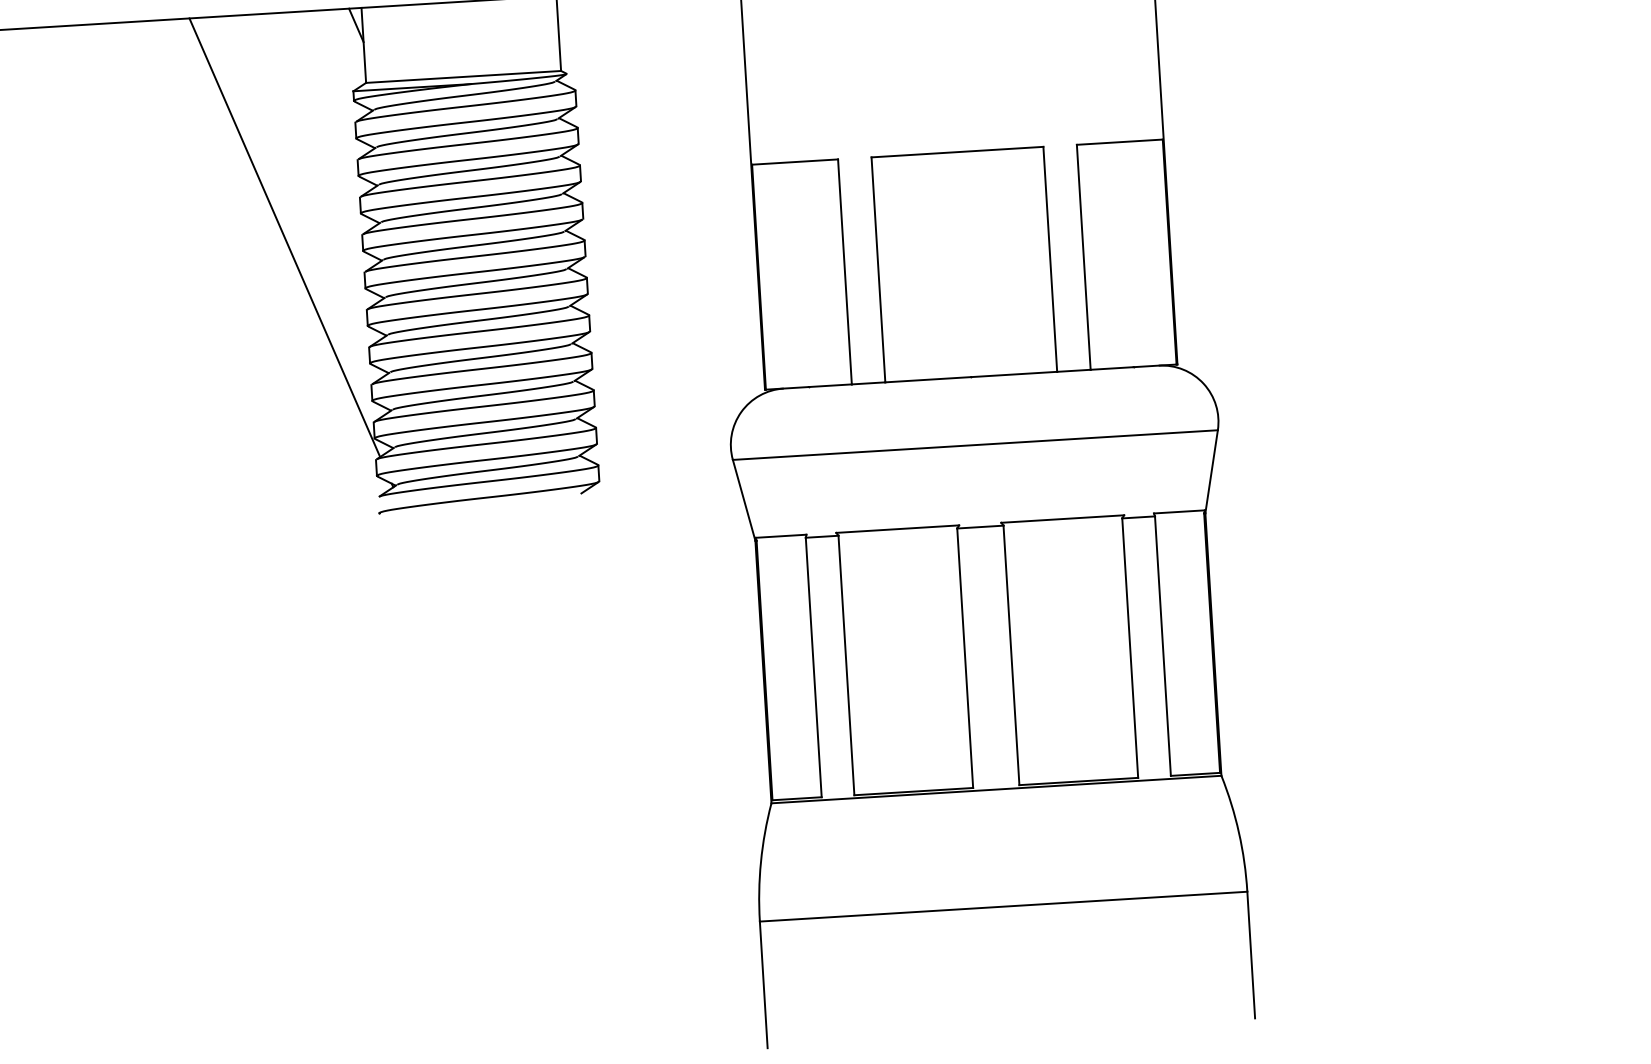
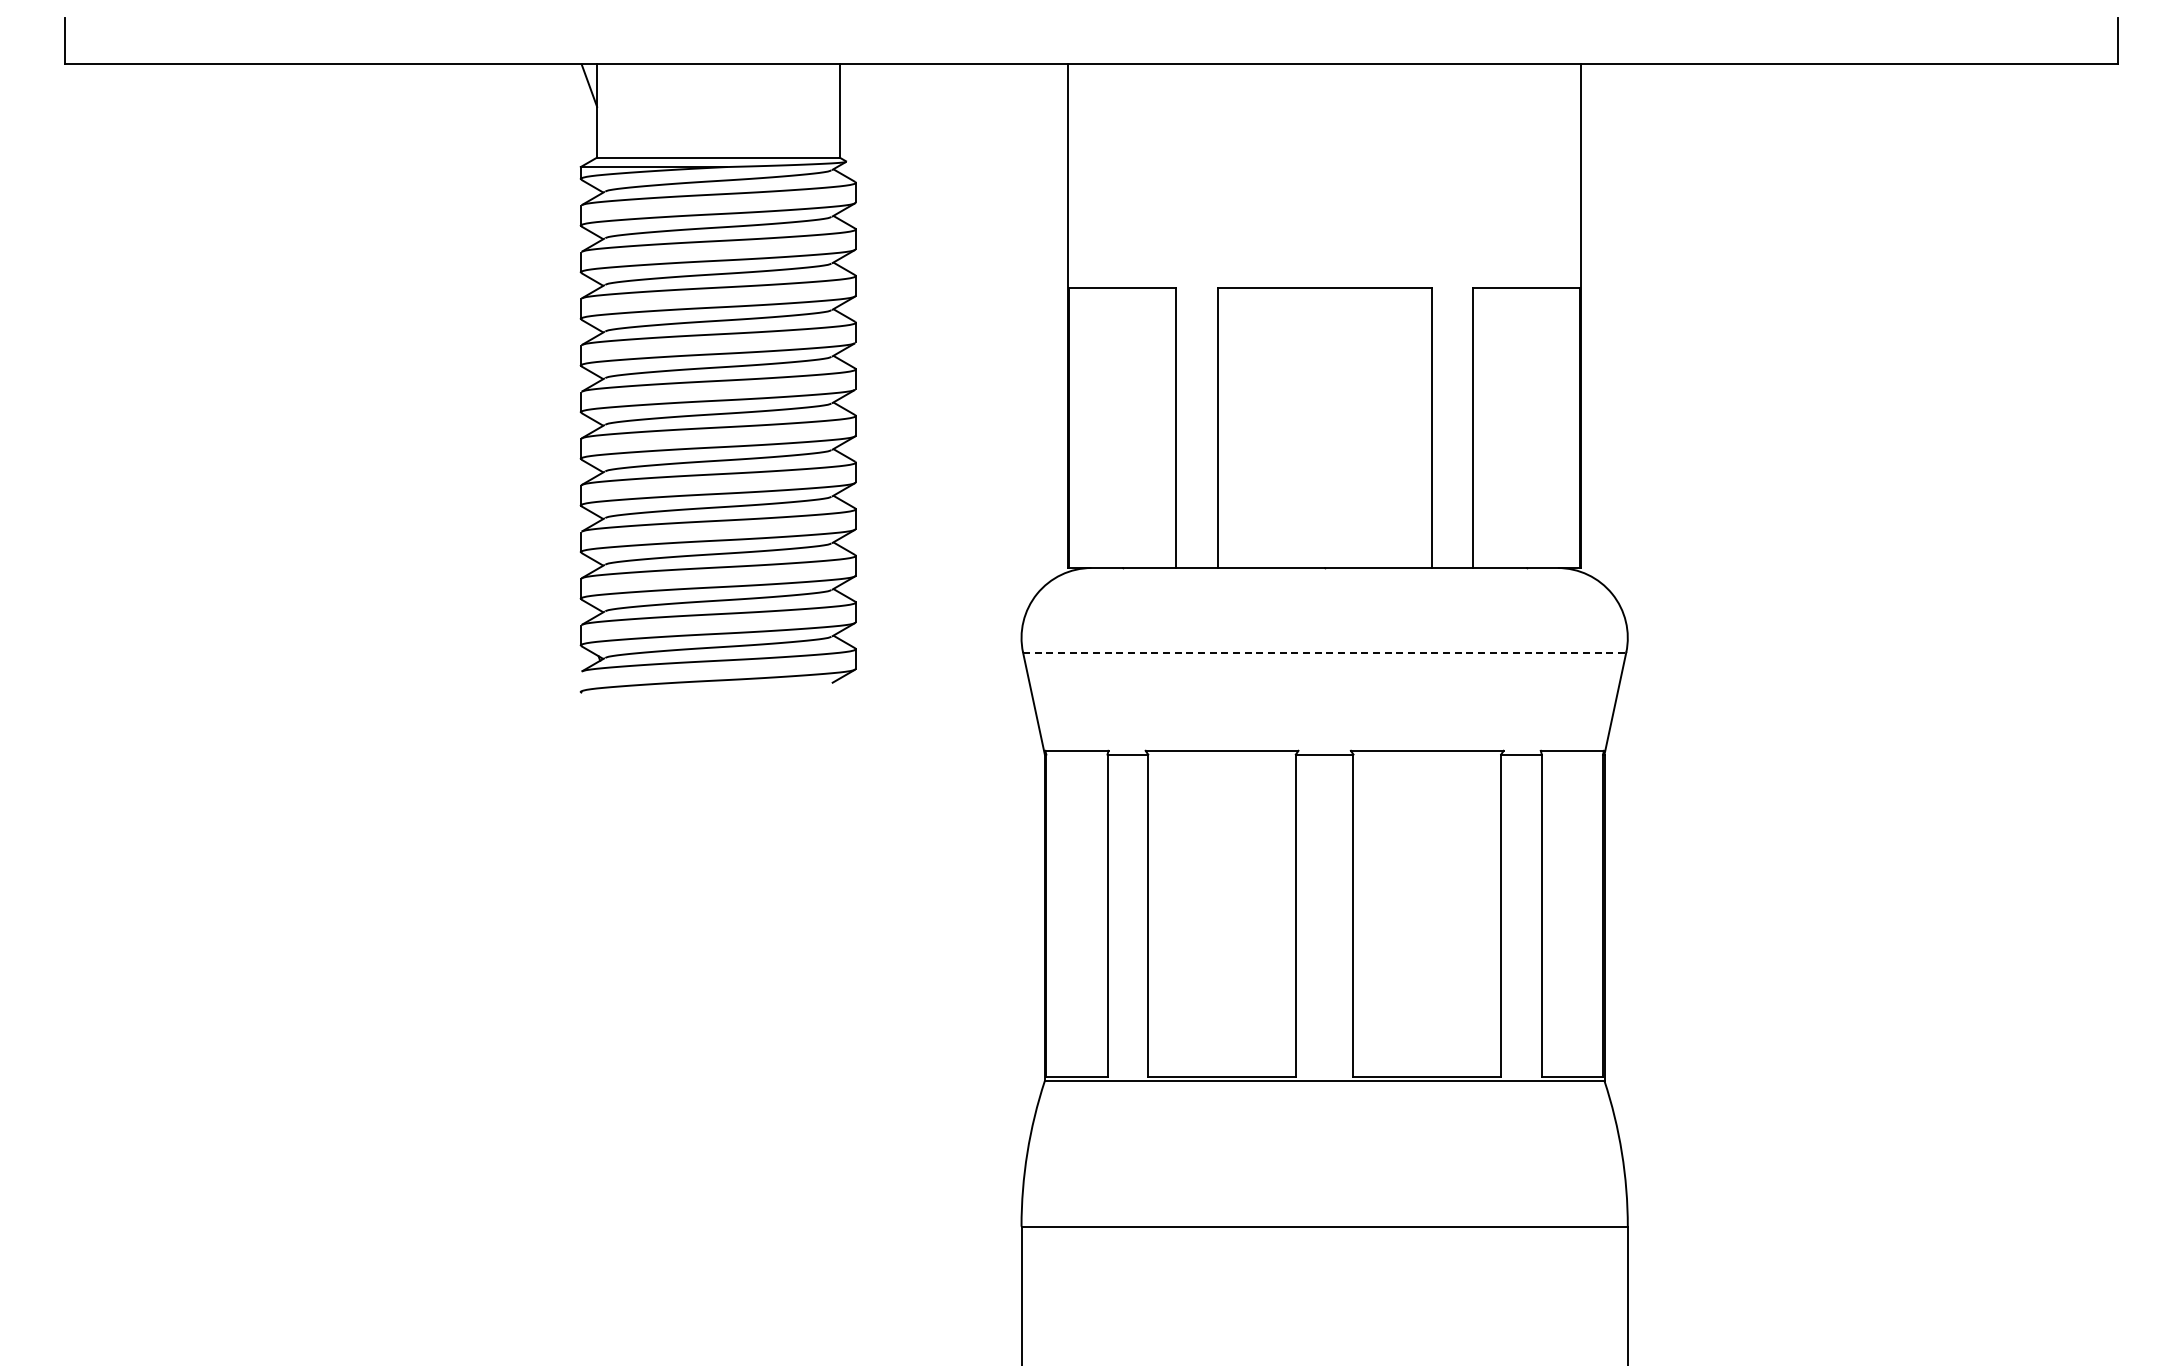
line: (284, 237) -> (484, 343), removed
line: (975, 445) -> (1324, 652), solid -> dashed

